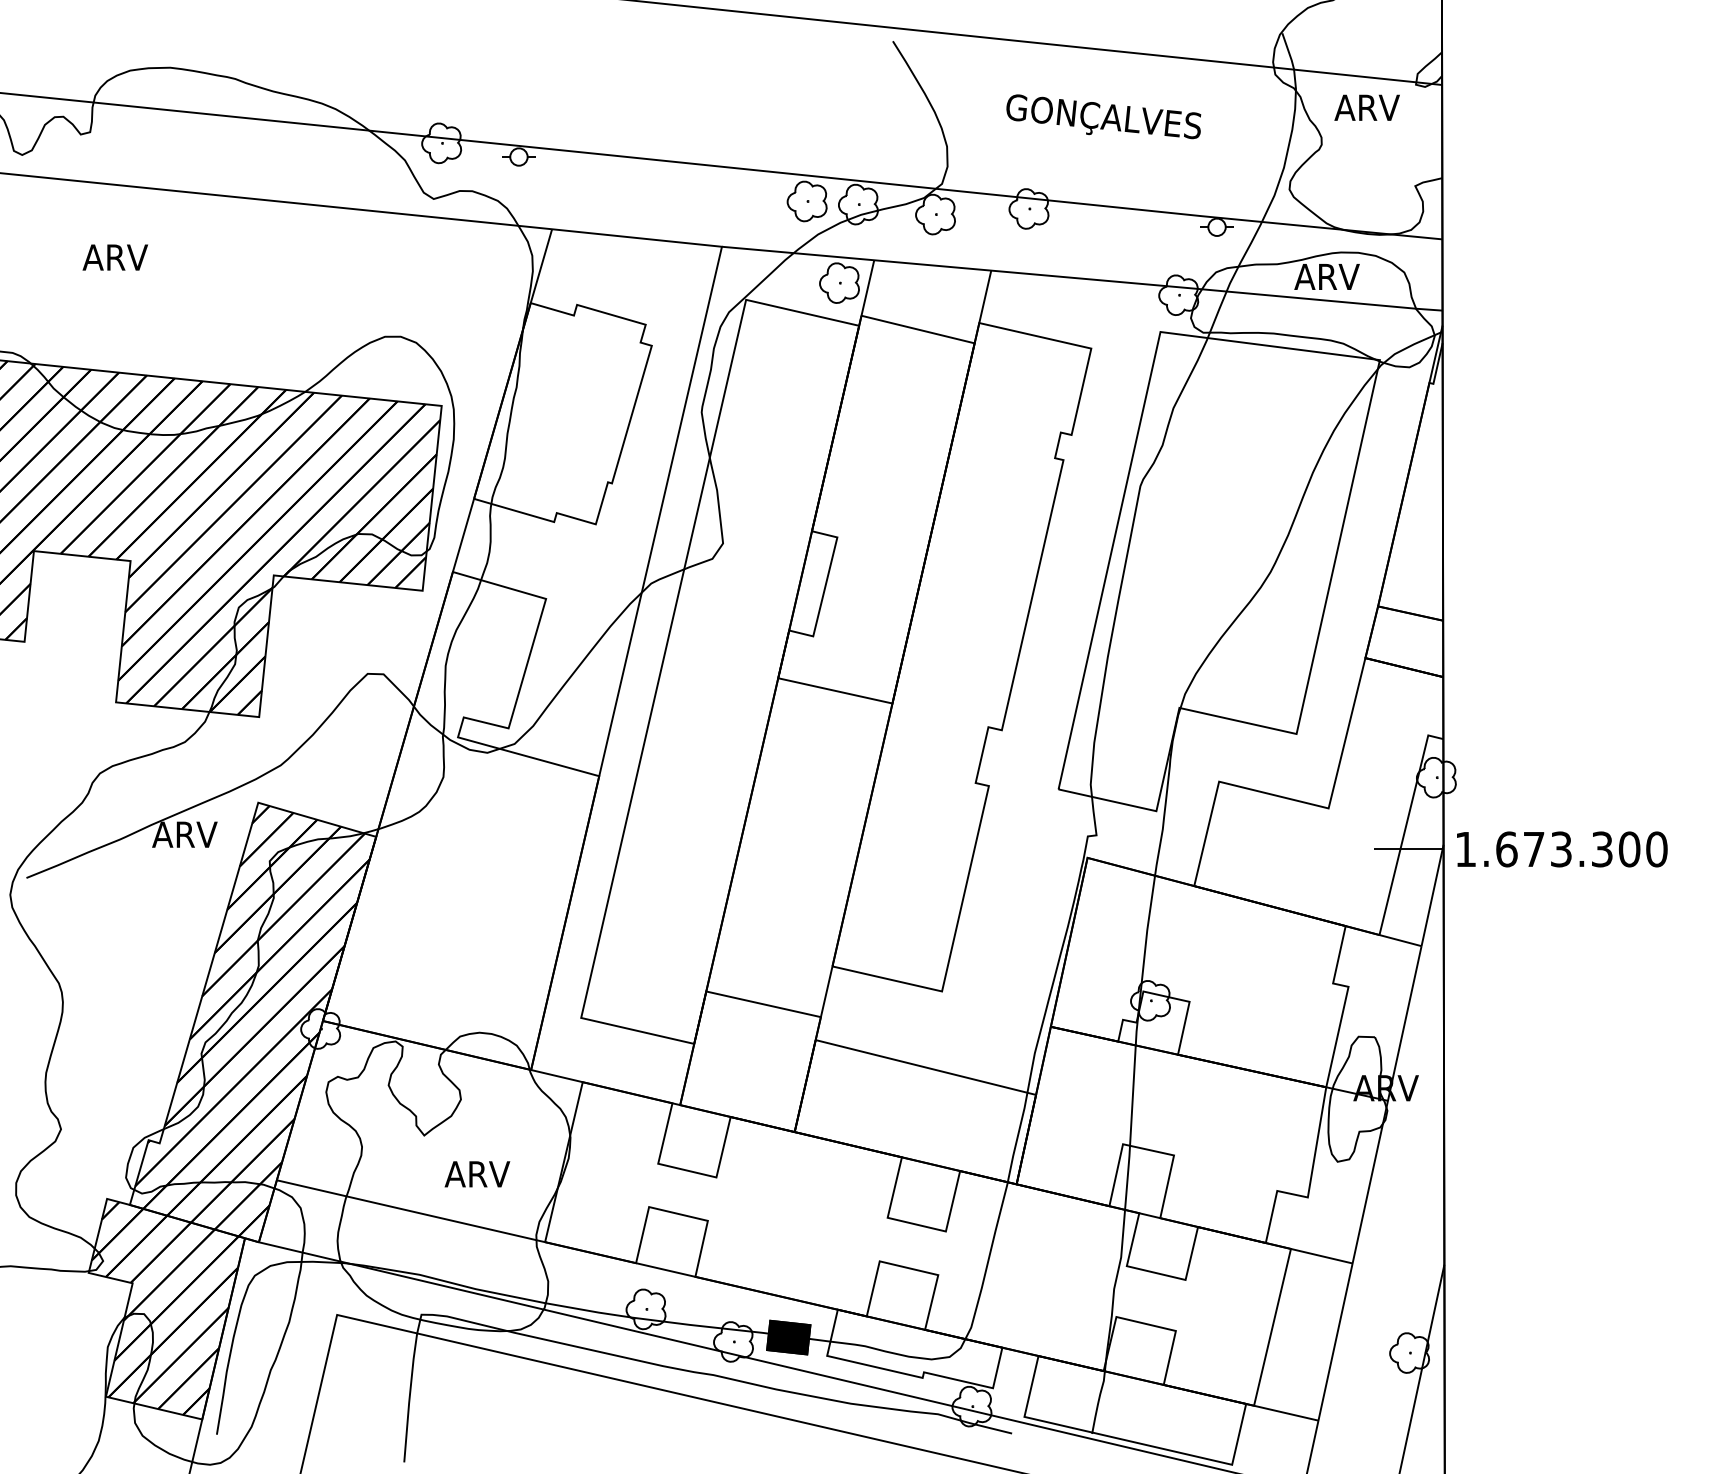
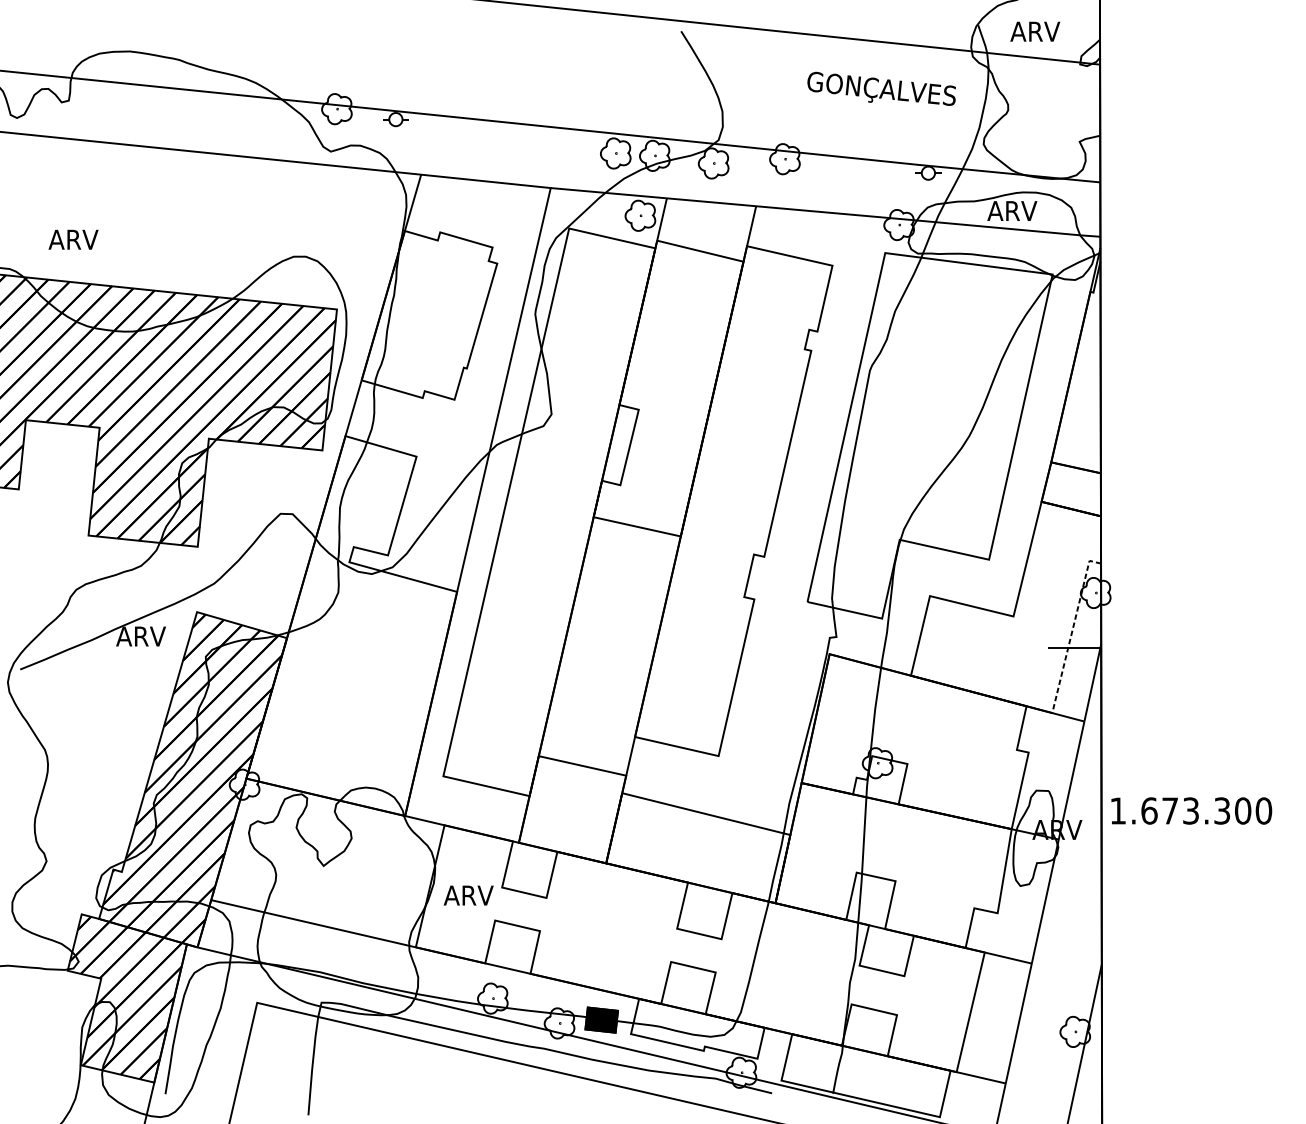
text: (1366, 107) -> (1034, 31), moved
text: (1103, 116) -> (881, 88), moved
text: (114, 257) -> (72, 239), moved
line: (1405, 827) -> (1072, 631), solid -> dashed
text: (1562, 849) -> (1191, 811), moved
text: (477, 1174) -> (468, 895), moved

